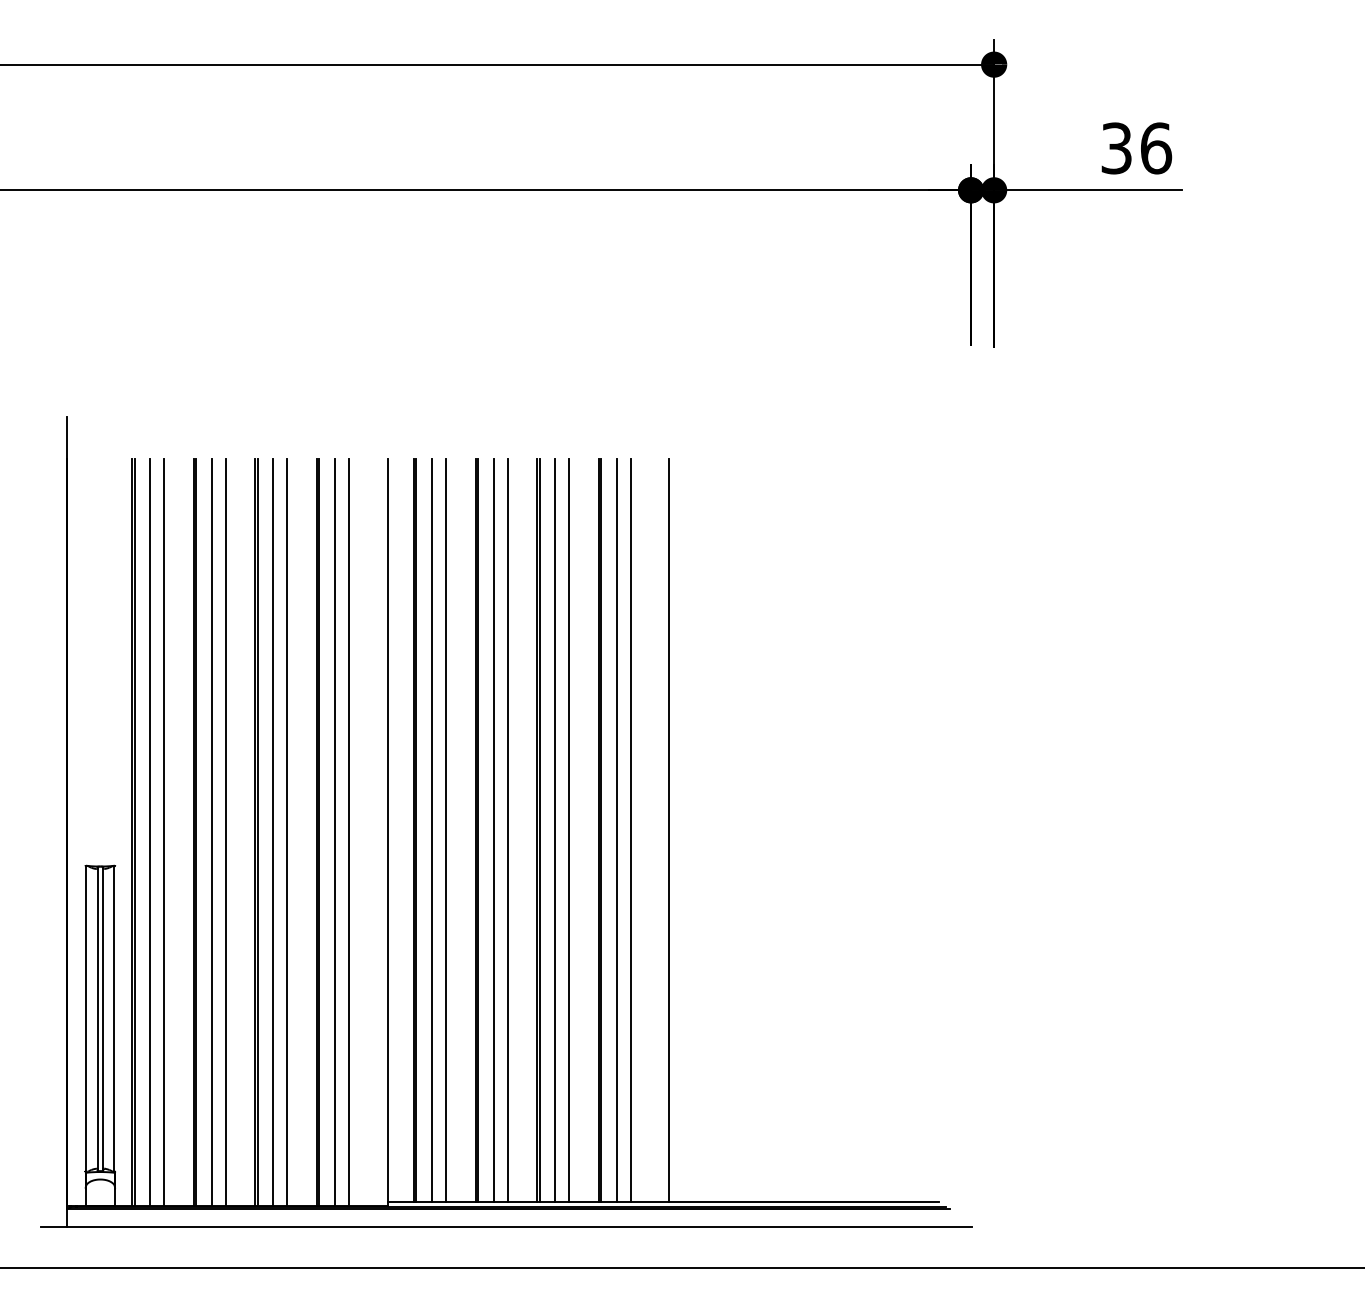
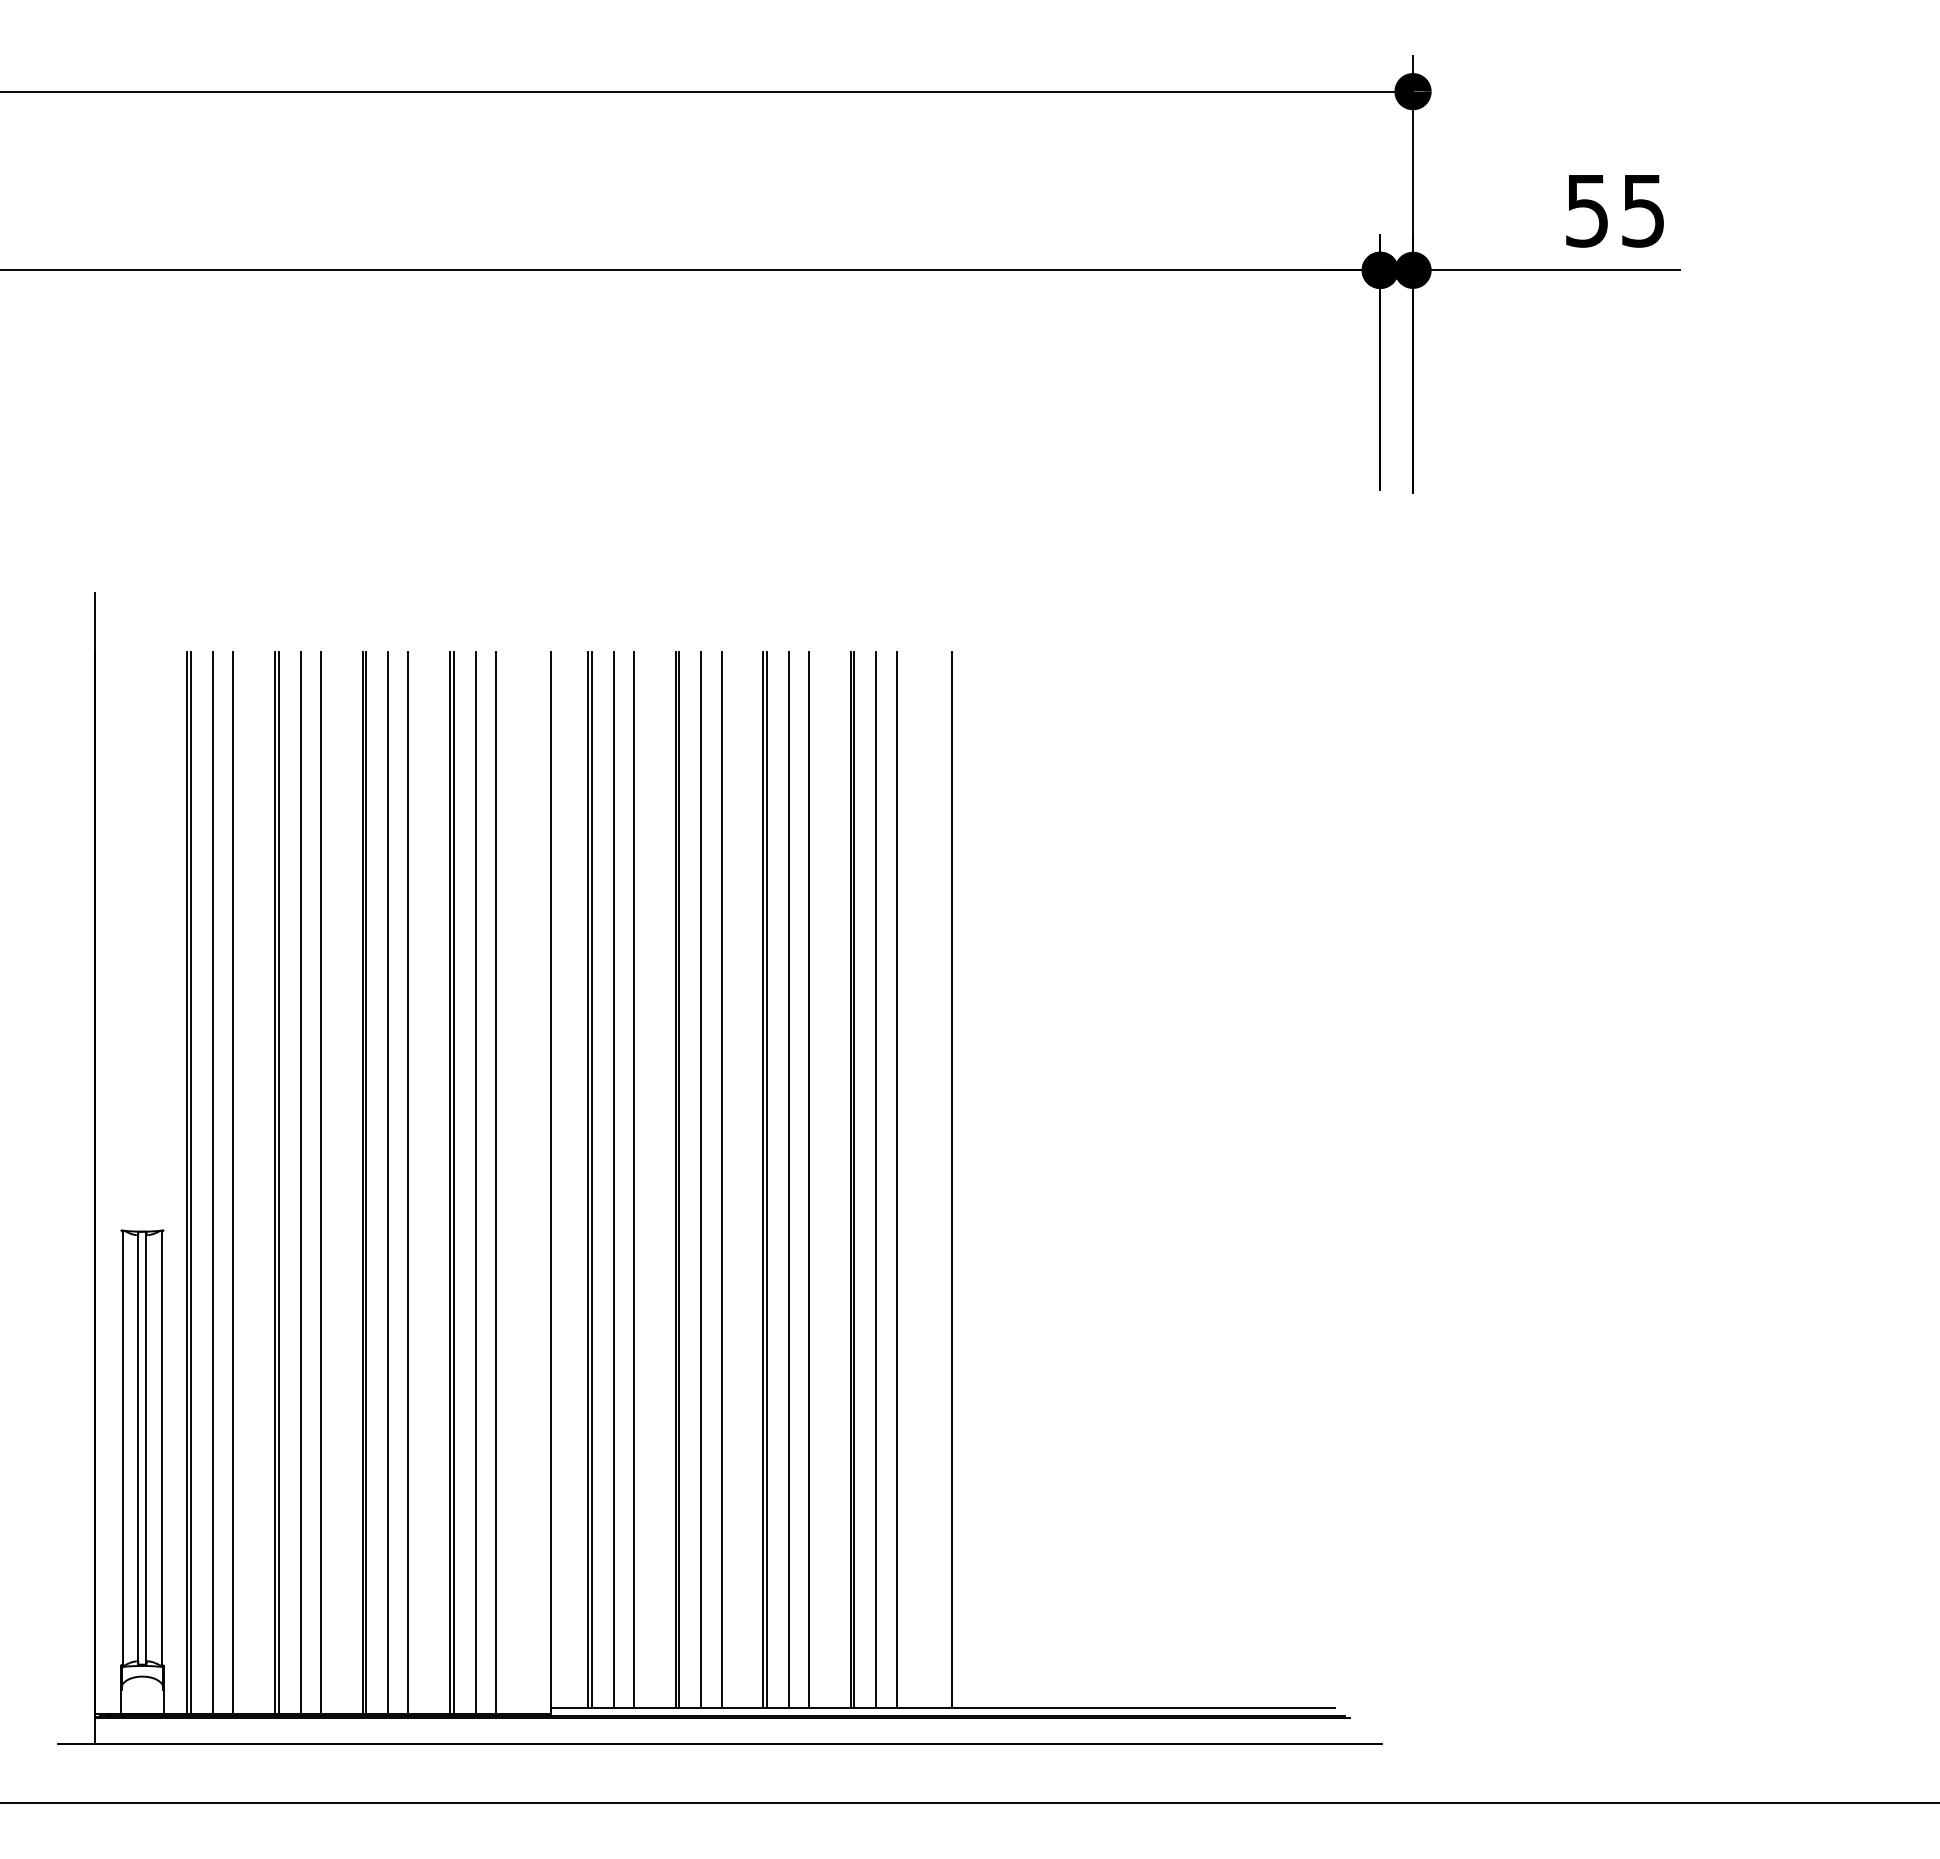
text: (1137, 148) -> (1616, 210), 36 -> 55

